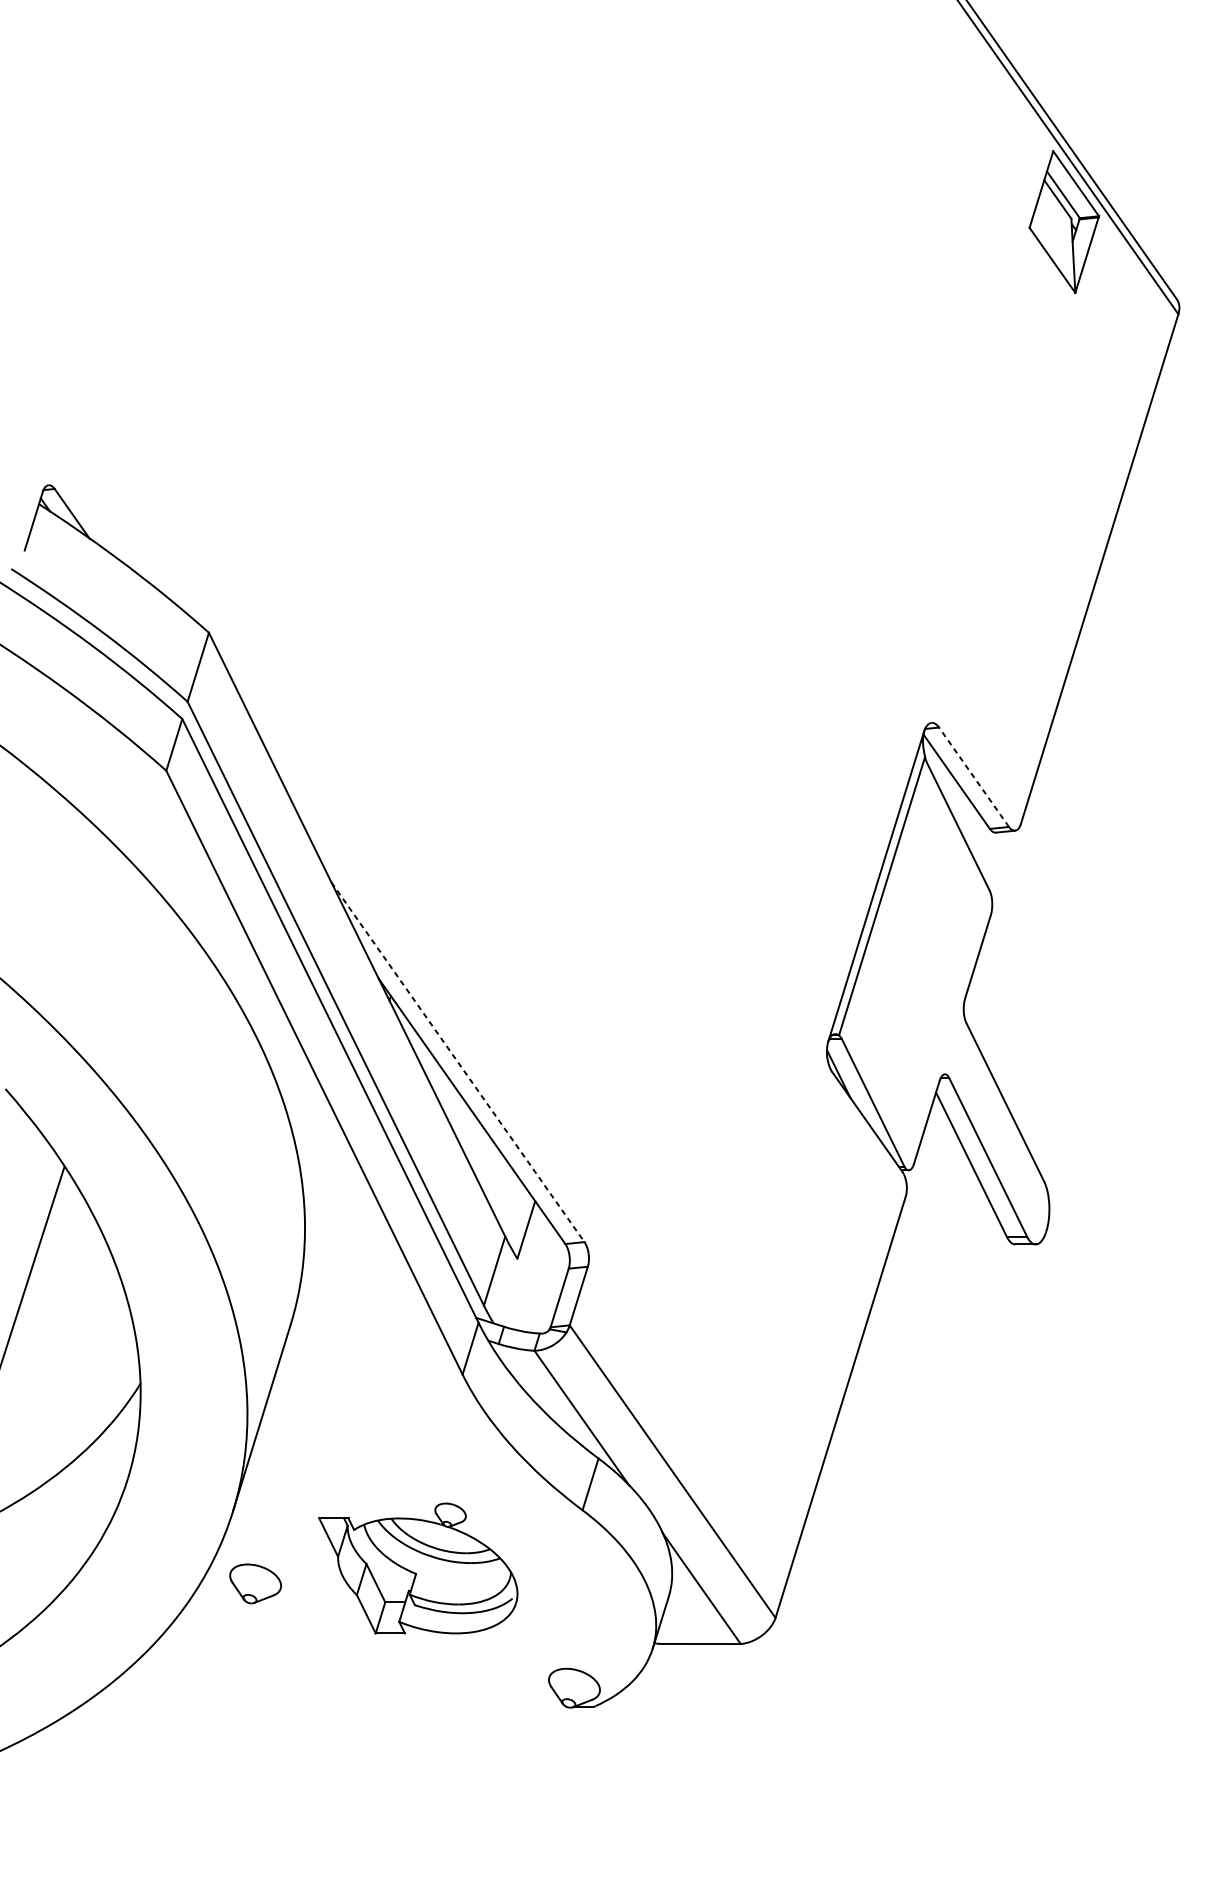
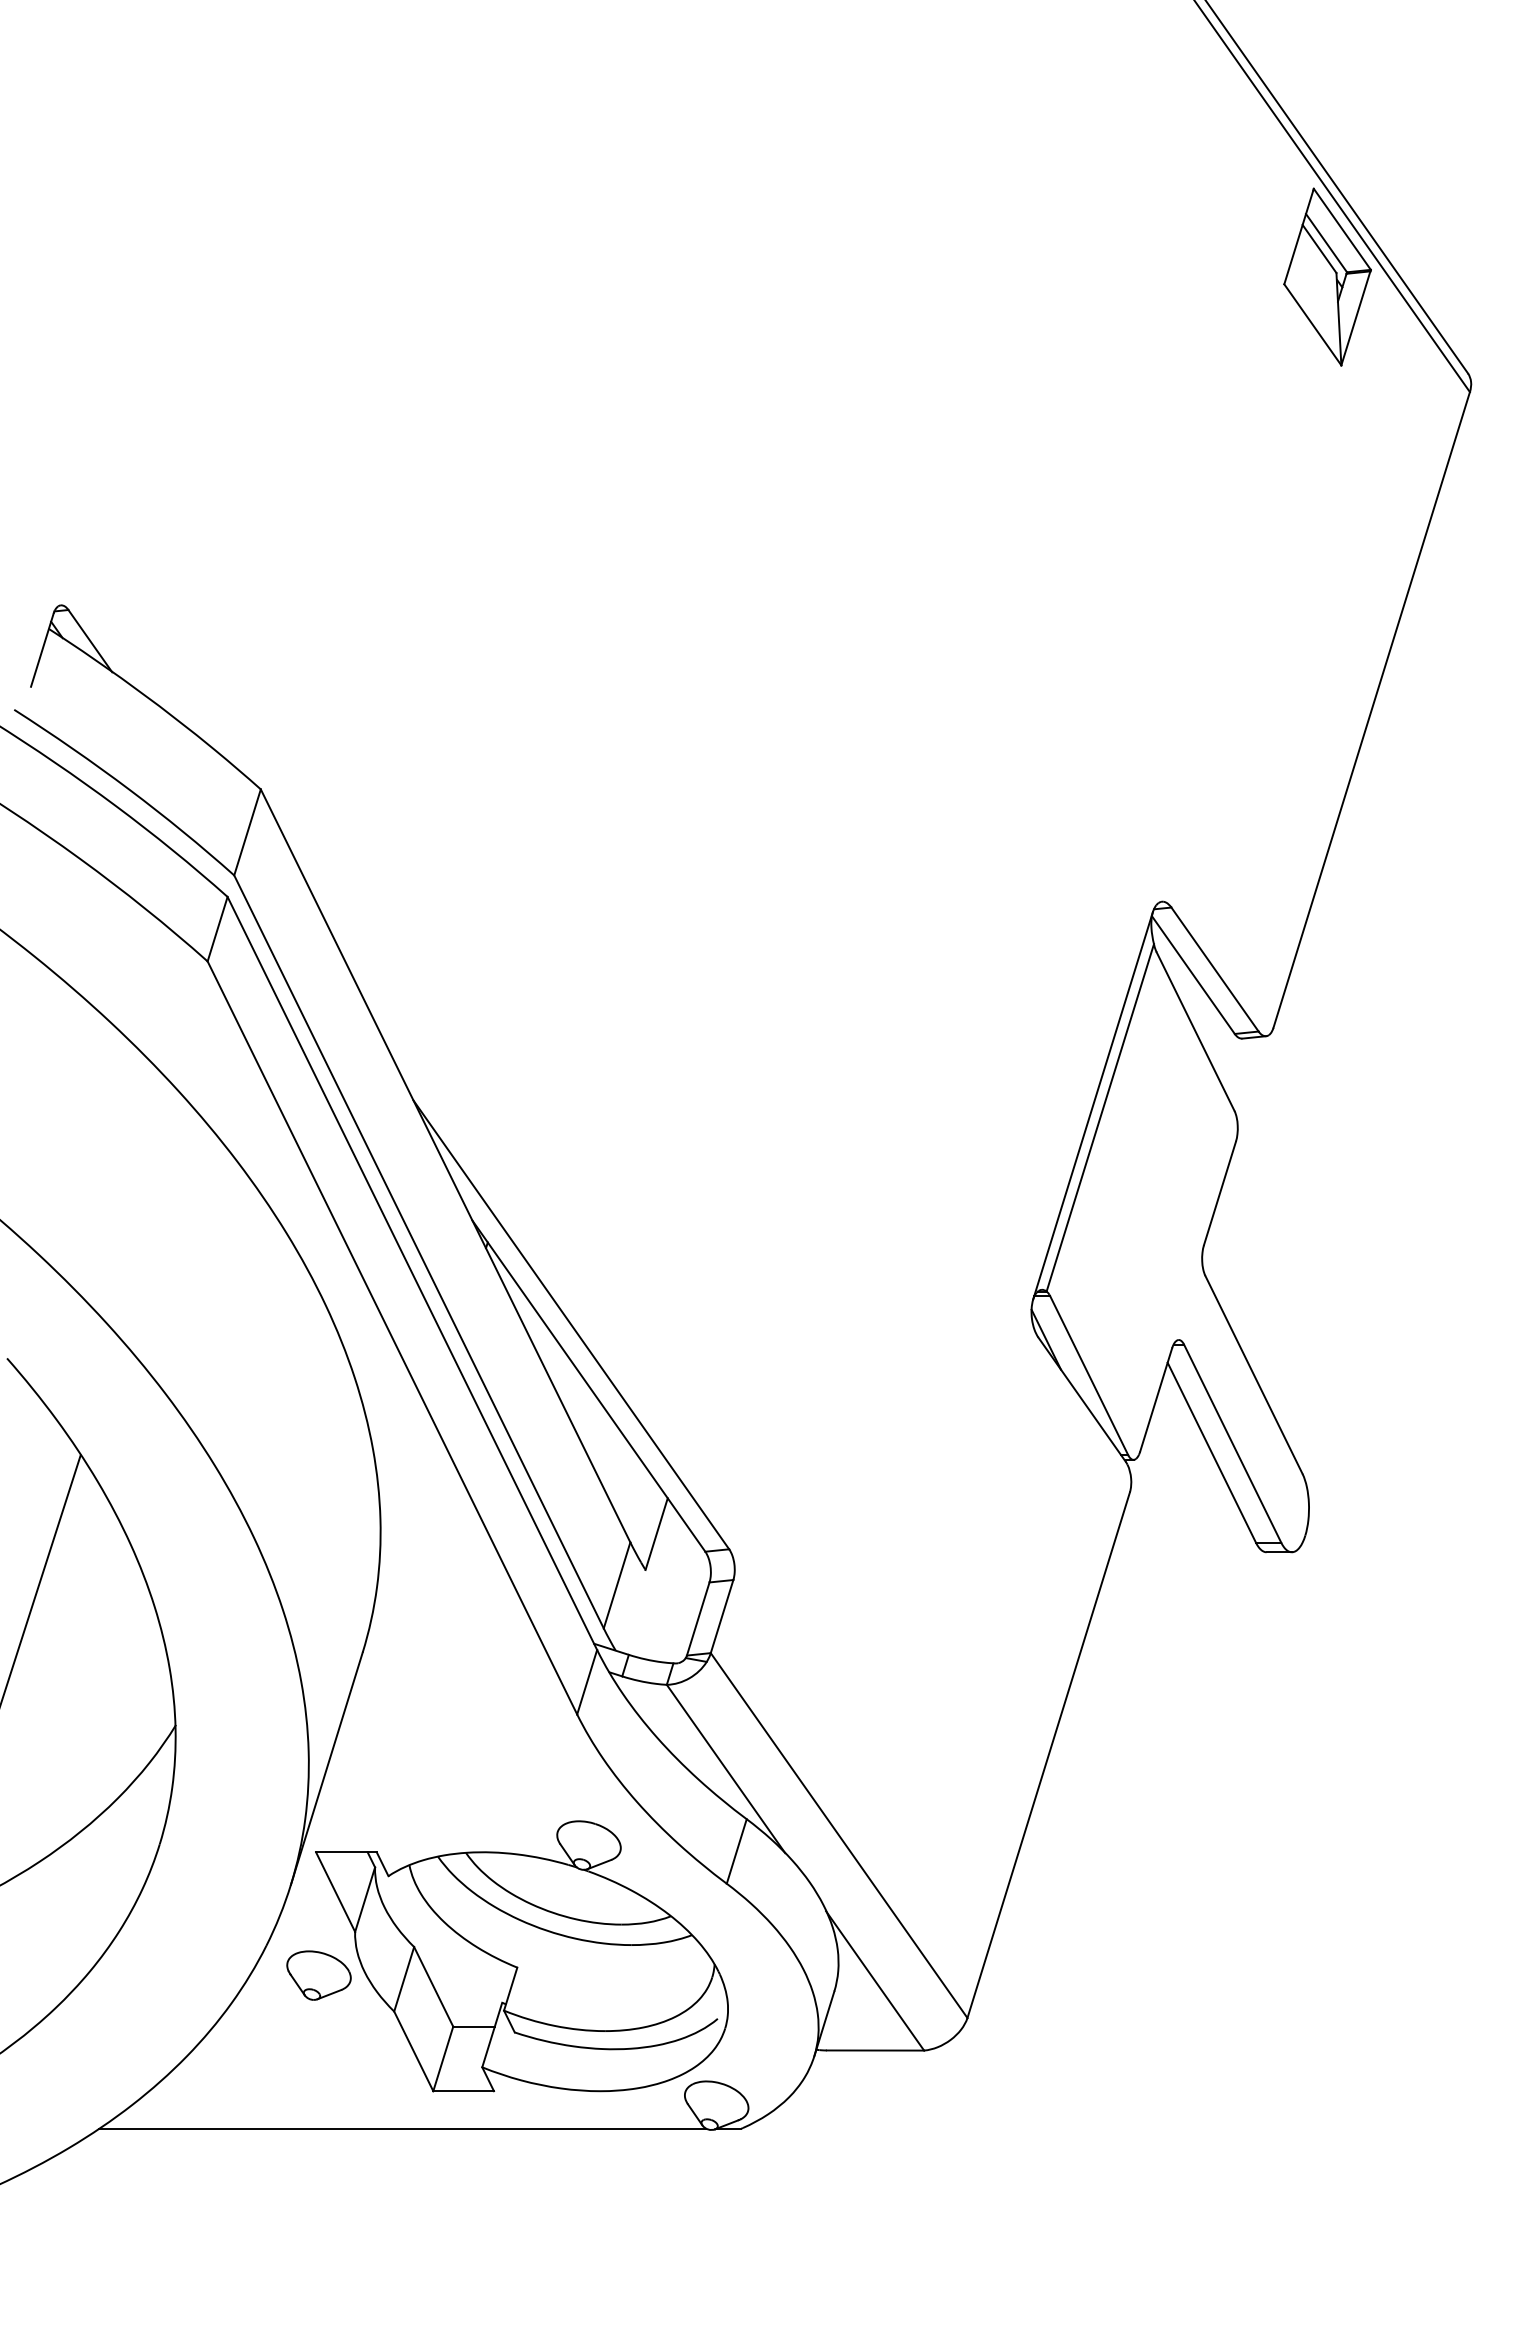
line: (974, 777) -> (1215, 969), dashed -> solid
line: (458, 1062) -> (571, 1325), dashed -> solid
part: (417, 1568) -> (521, 1956), size x1.67
line: (322, 1706) -> (402, 2128), added

